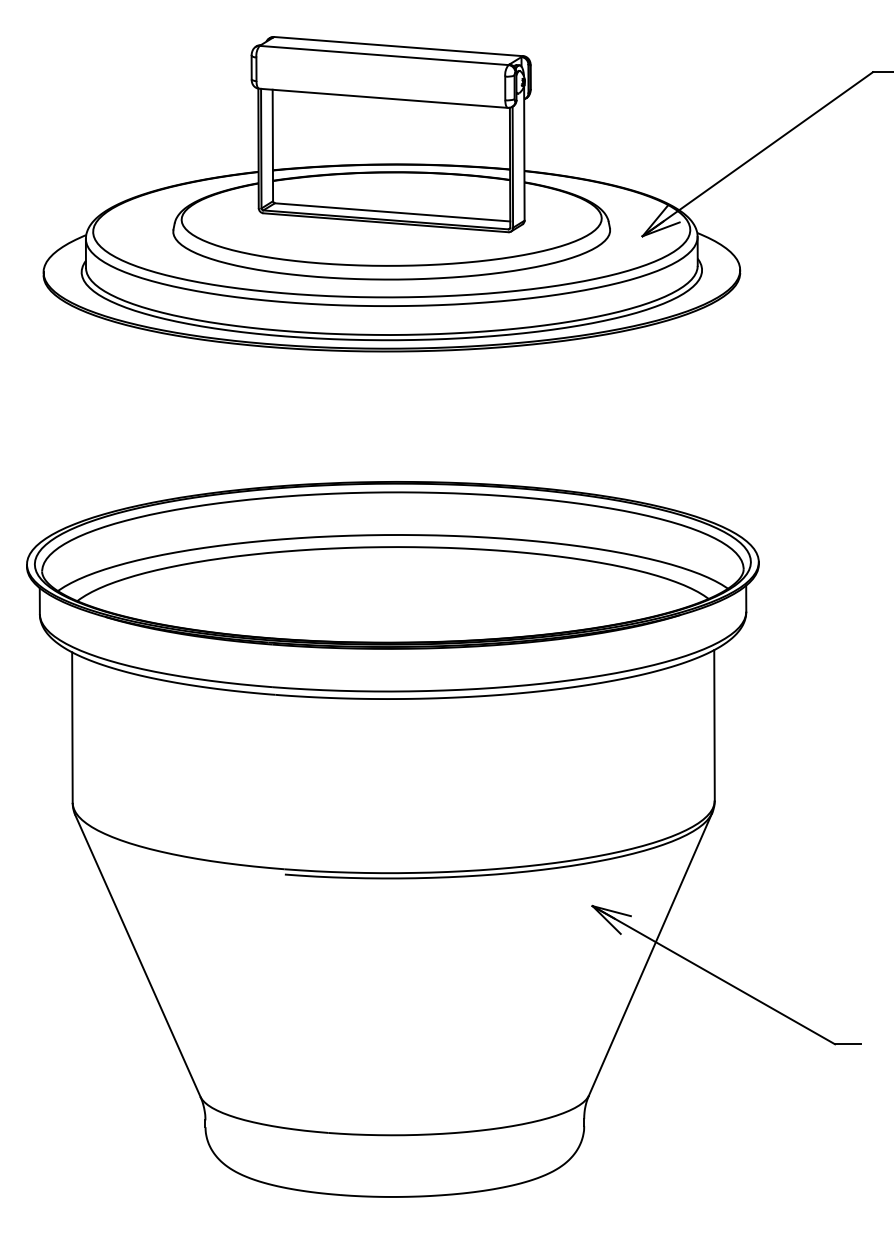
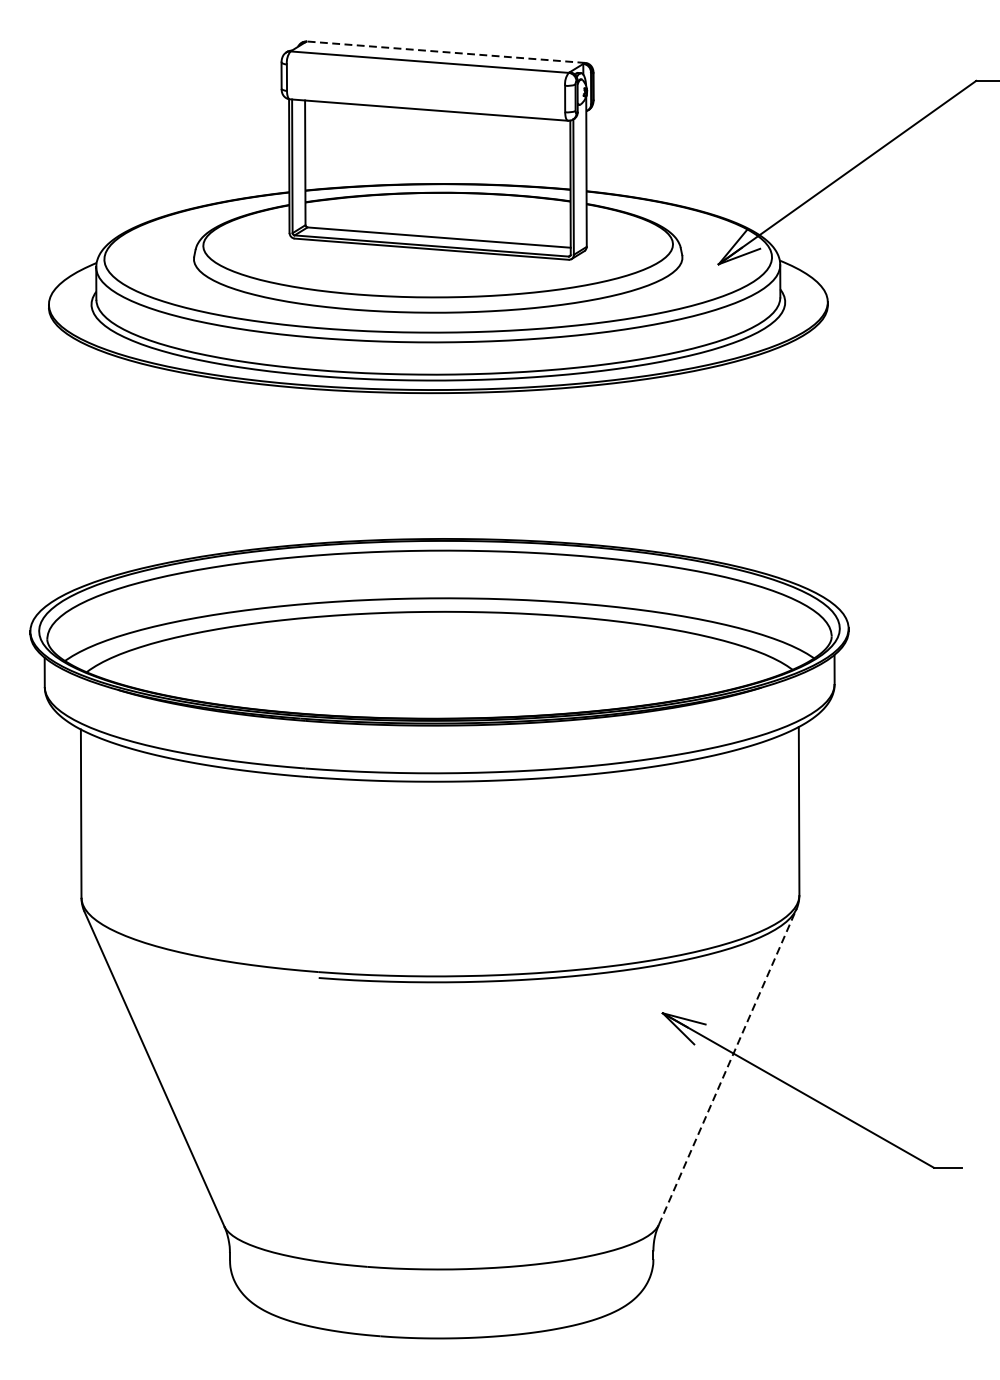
line: (398, 46) -> (445, 52), solid -> dashed
line: (650, 954) -> (727, 1067), solid -> dashed

